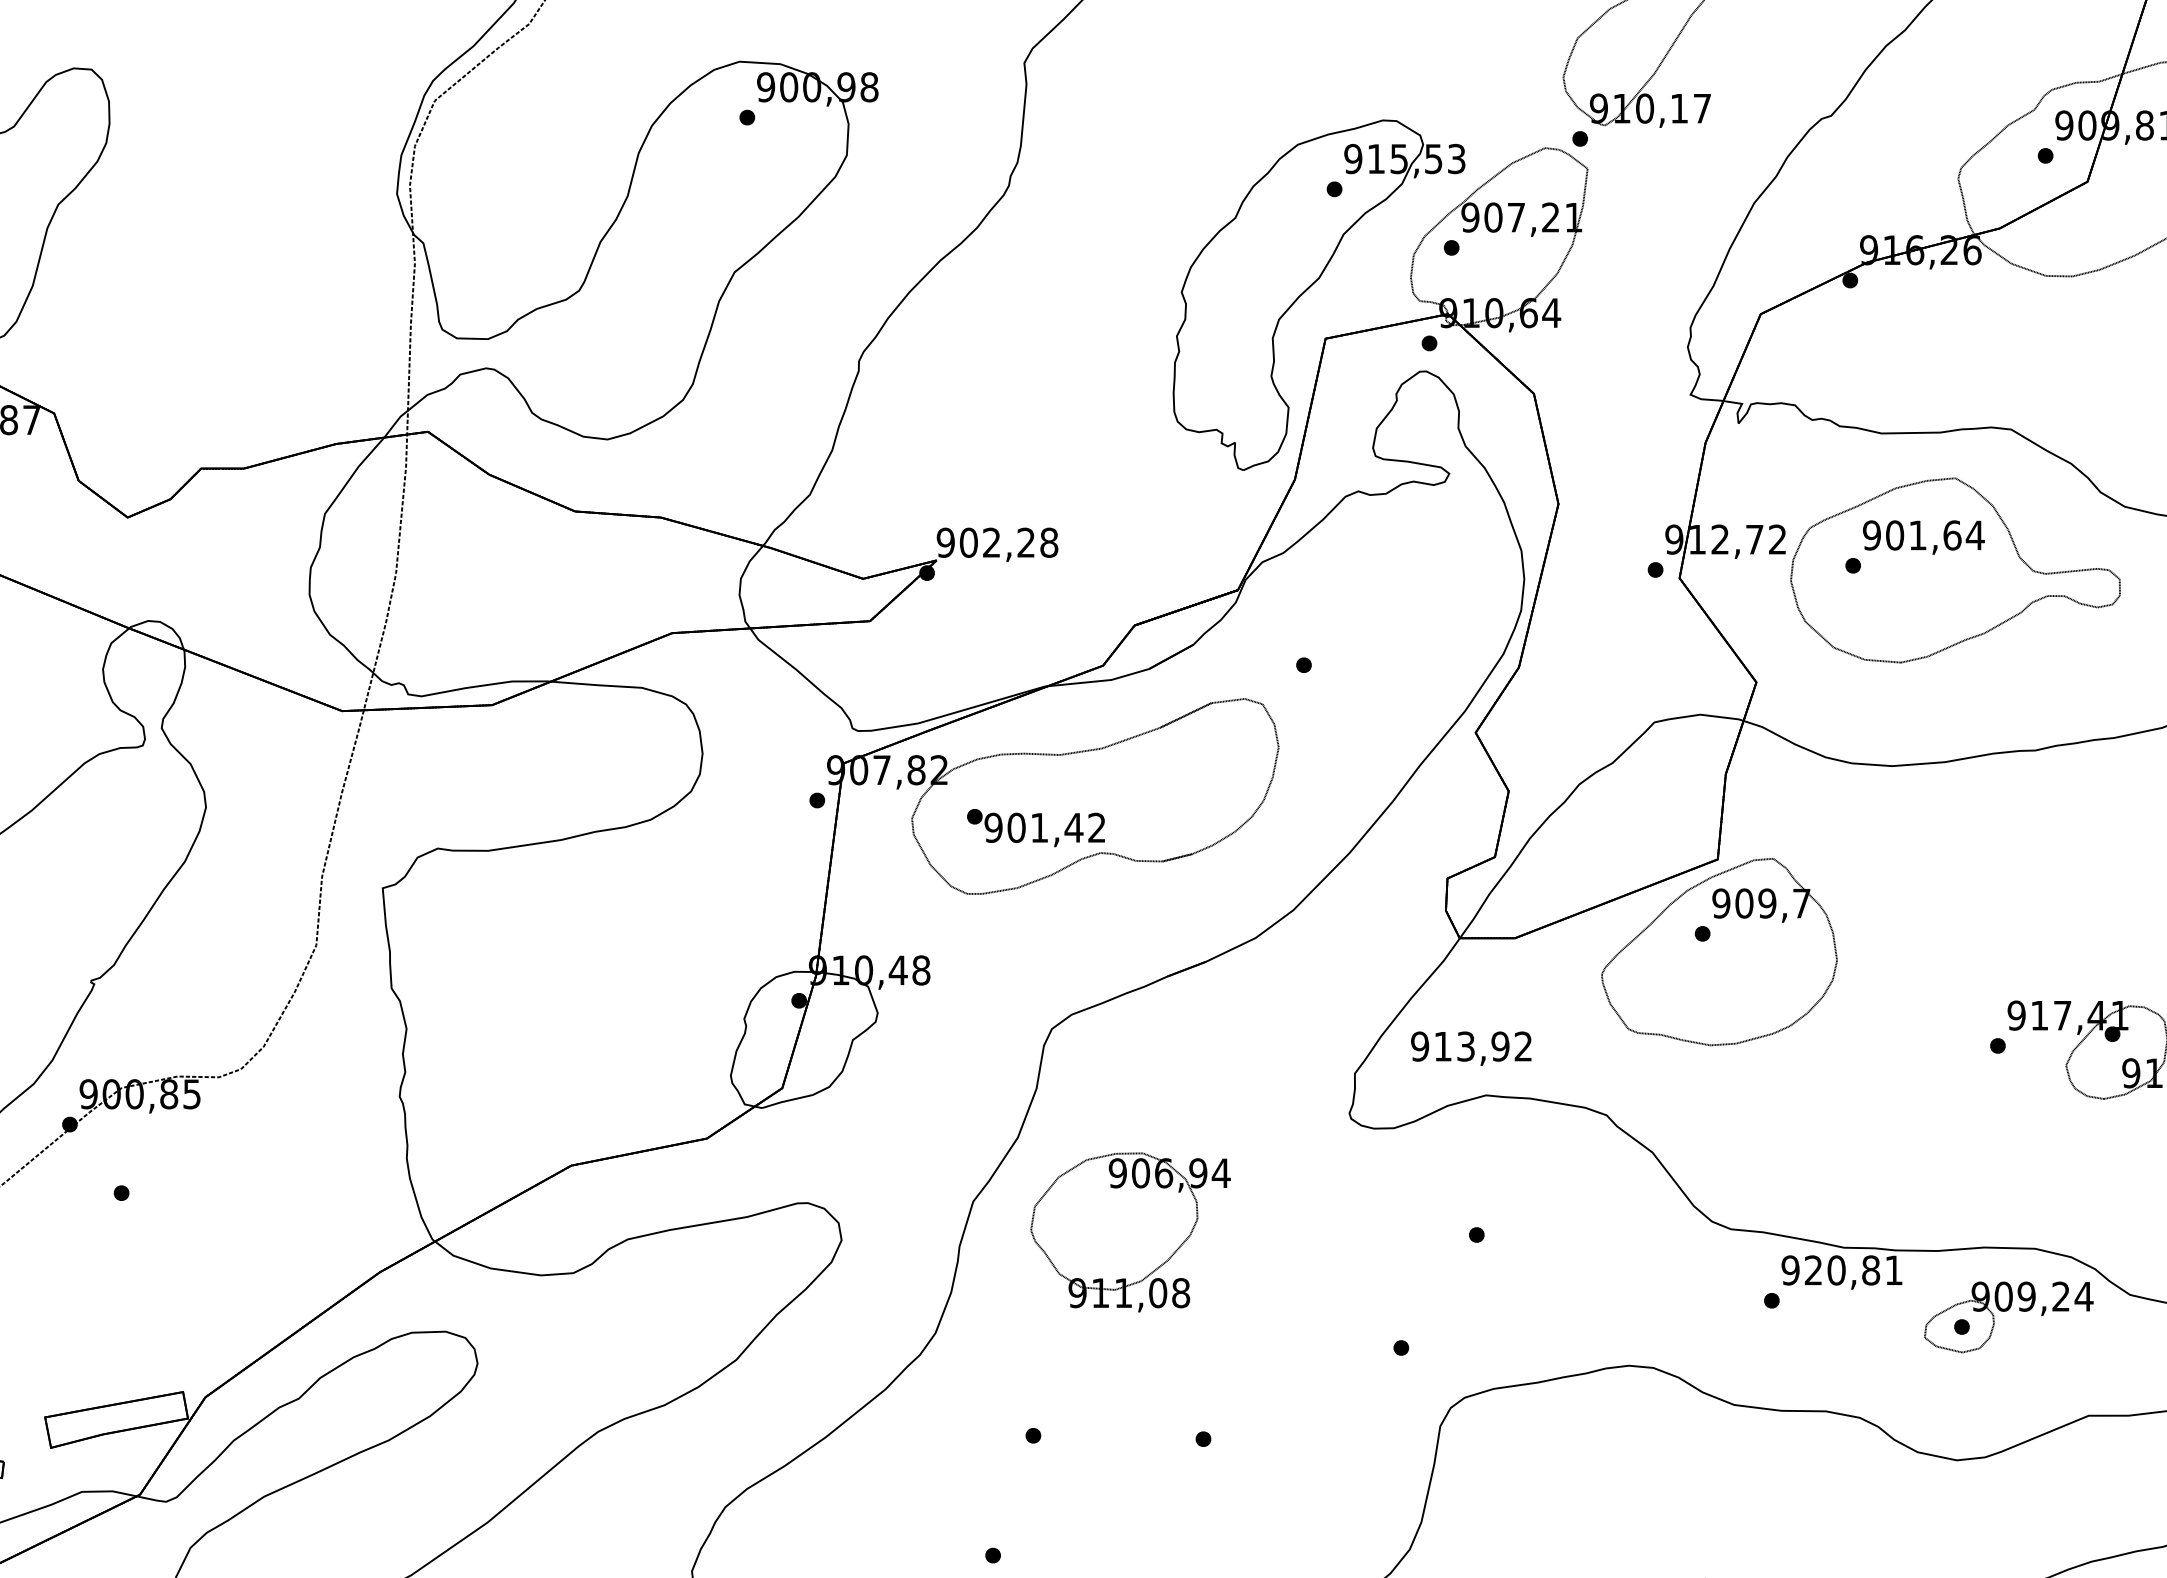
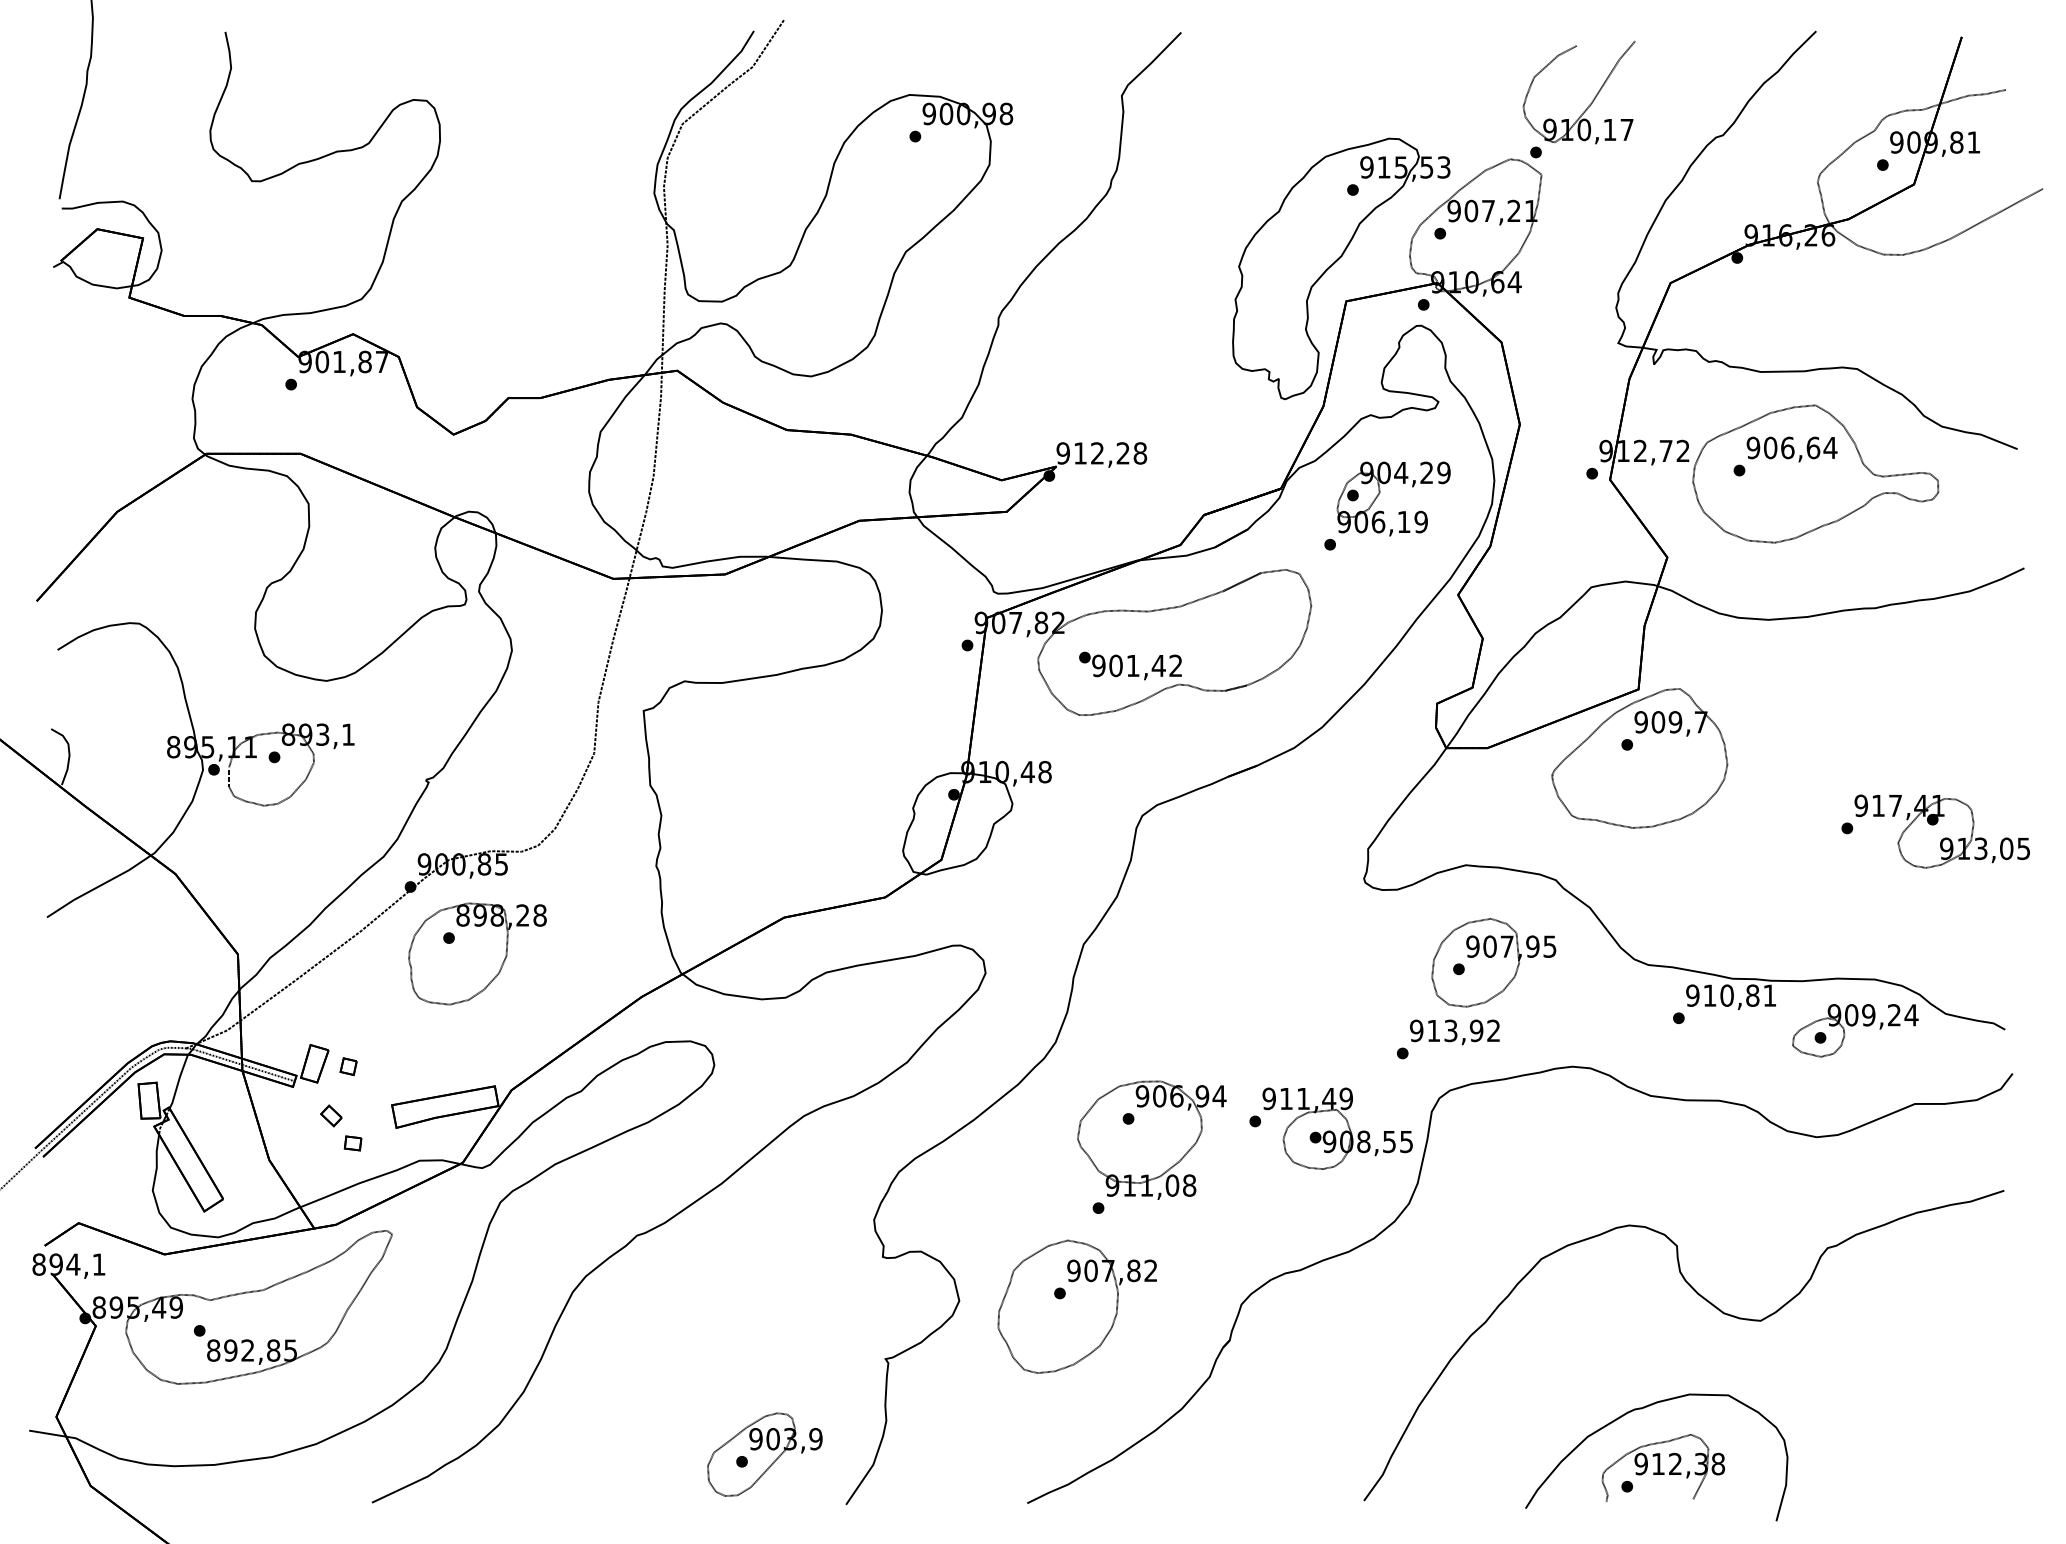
text: (1917, 534) -> (1787, 447), 901,64 -> 906,64
text: (968, 542) -> (1080, 453), 902,28 -> 912,28
part: (1371, 596) -> (1380, 493), added
text: (1470, 1048) -> (1454, 1032), moved
part: (159, 1213) -> (477, 953), added
part: (1523, 1225) -> (1493, 962), added
part: (1129, 1231) -> (1151, 1139), moved
text: (1812, 1270) -> (1709, 995), 920,81 -> 910,81
part: (1313, 1448) -> (1337, 1128), added

